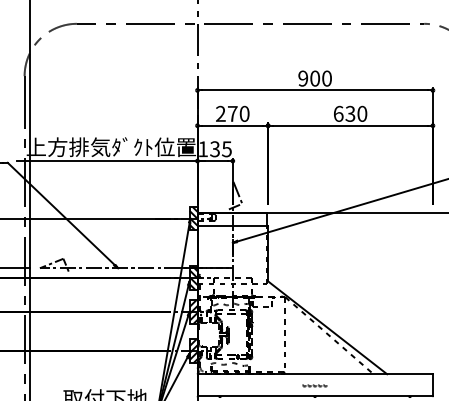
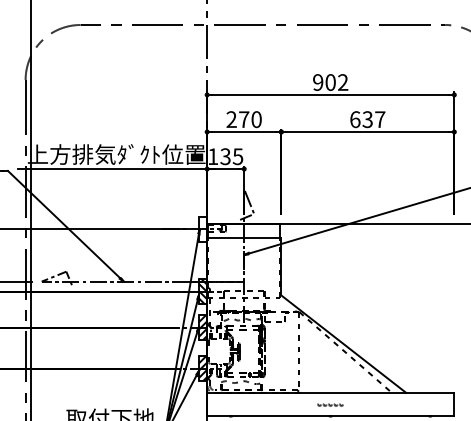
text: (327, 78) -> (343, 82), 900 -> 902
text: (362, 113) -> (380, 119), 630 -> 637
hatch: (193, 218) -> (202, 229), removed

